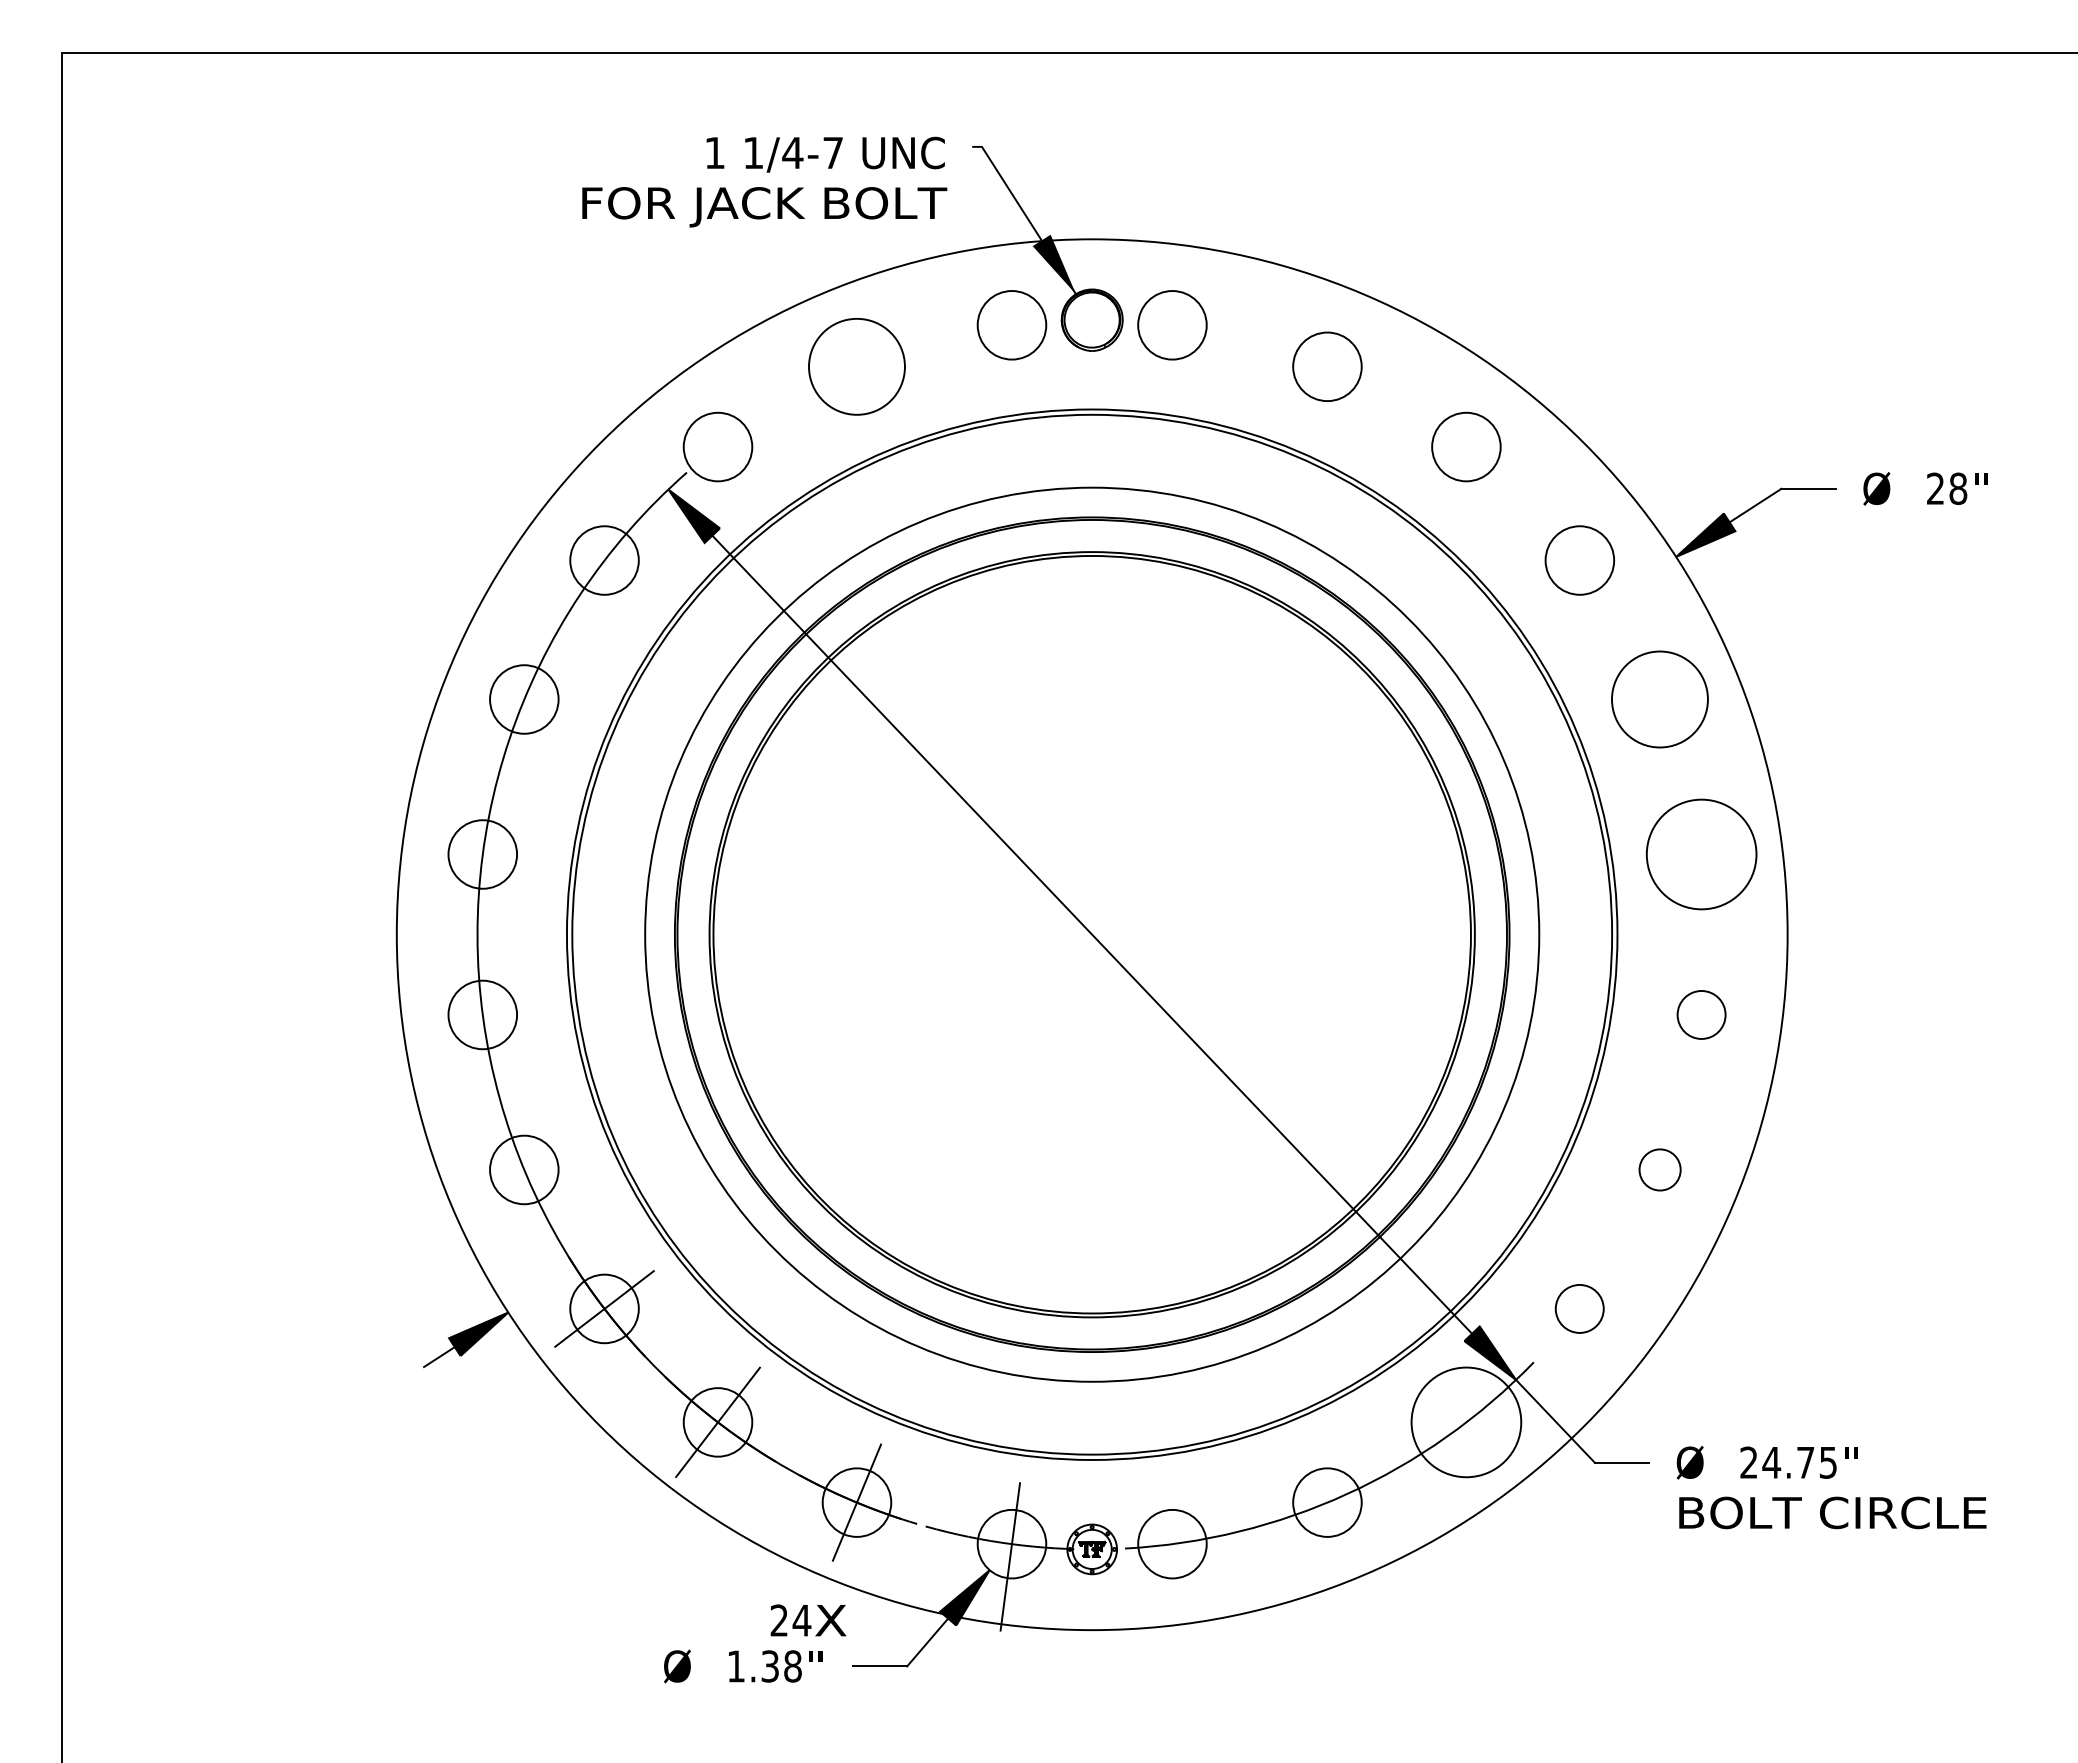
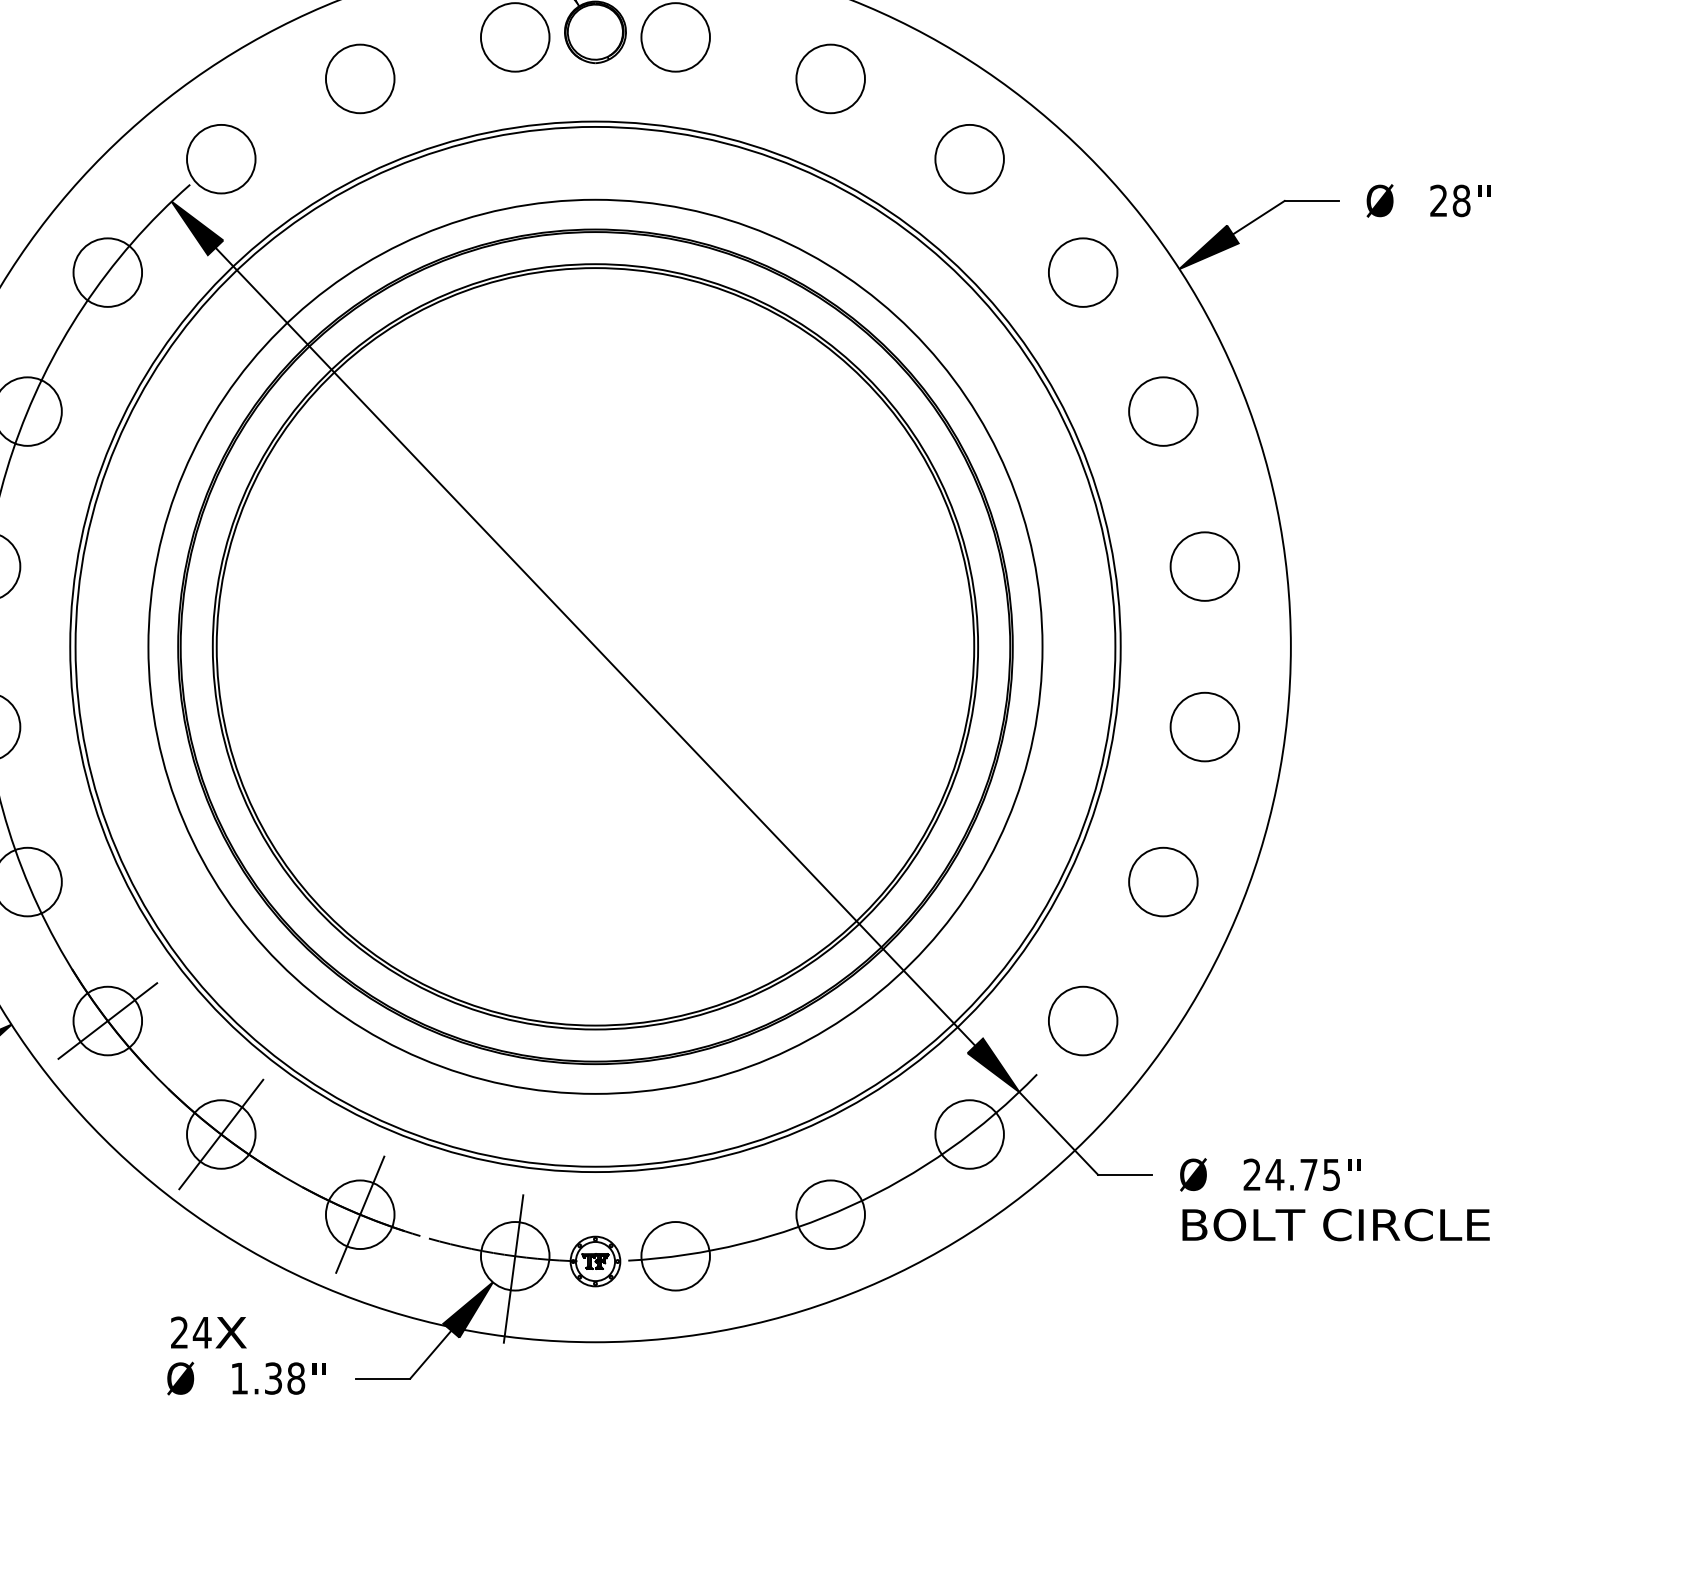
circle: (856, 366) -> (359, 78), size x0.71
circle: (1660, 699) -> (1163, 411), size x0.71
circle: (1701, 854) -> (1204, 566), size x0.62
circle: (1701, 1014) -> (1204, 726), size x1.43
circle: (1659, 1169) -> (1162, 881), size x1.67
circle: (1579, 1308) -> (1082, 1020), size x1.43
circle: (1466, 1422) -> (969, 1134), size x0.62
text: (808, 1620) -> (208, 1332), moved

